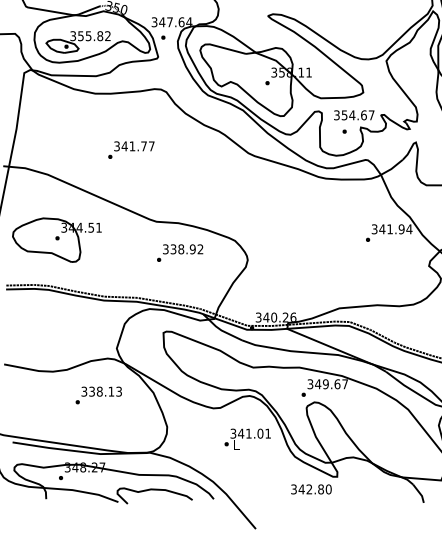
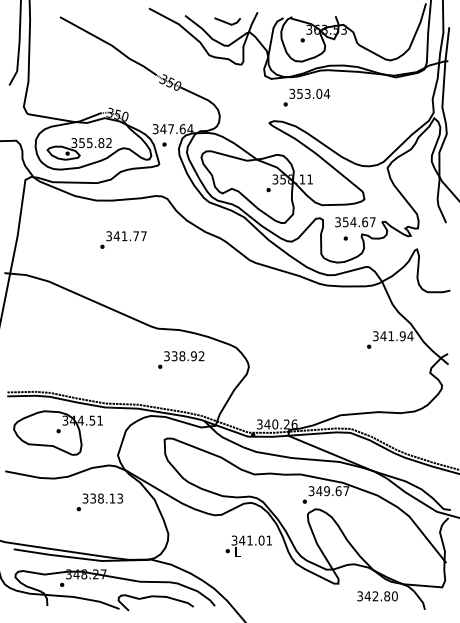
text: (131, 149) -> (123, 239), moved
part: (56, 239) -> (57, 432), moved
text: (311, 489) -> (377, 596), moved

